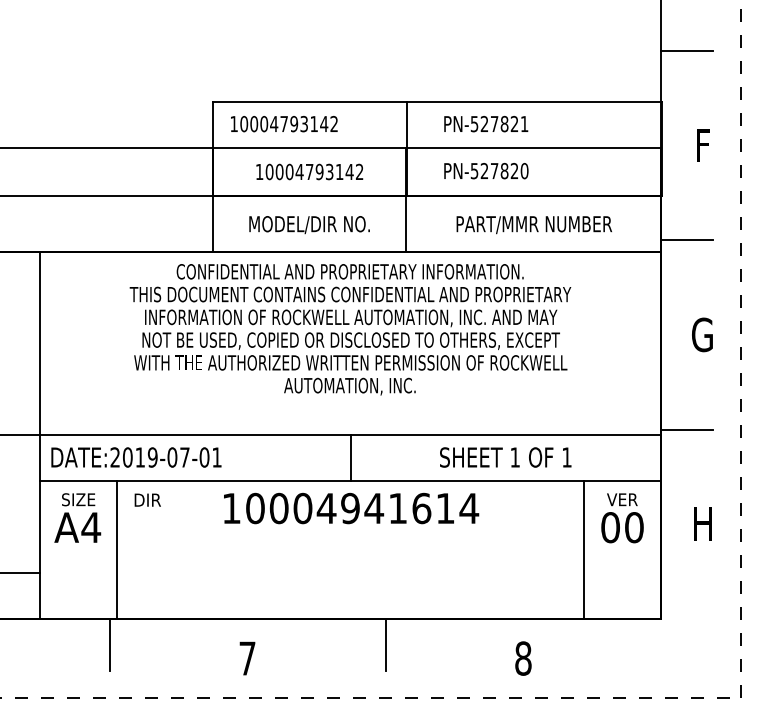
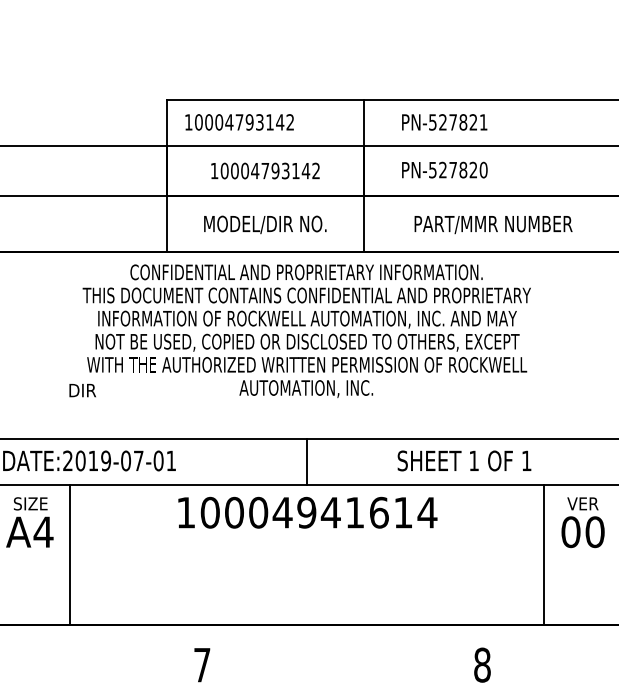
text: (147, 499) -> (82, 389), moved
line: (109, 644) -> (62, 650), removed
line: (385, 644) -> (342, 650), removed

